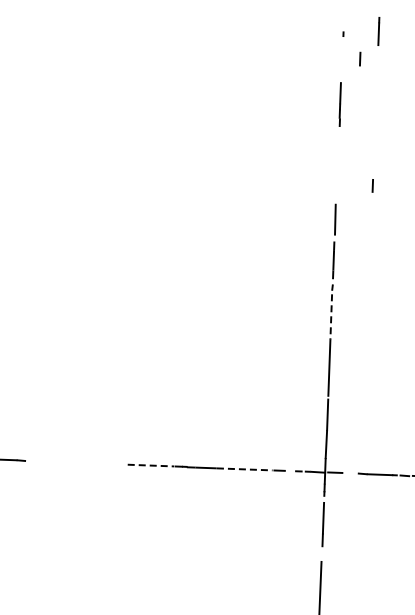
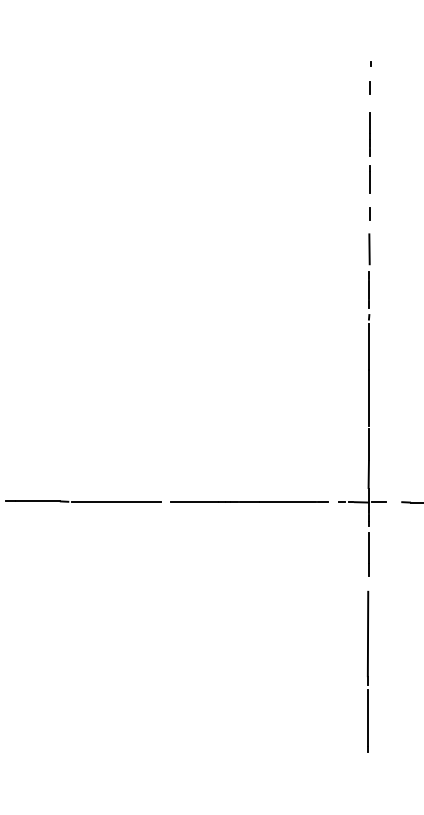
line: (378, 31) -> (369, 179), moved
line: (359, 58) -> (369, 87), moved
line: (372, 185) -> (369, 213), moved
line: (330, 316) -> (368, 346), dashed -> solid
line: (73, 462) -> (116, 501), added
line: (151, 465) -> (194, 501), dashed -> solid
line: (245, 469) -> (288, 502), dashed -> solid

